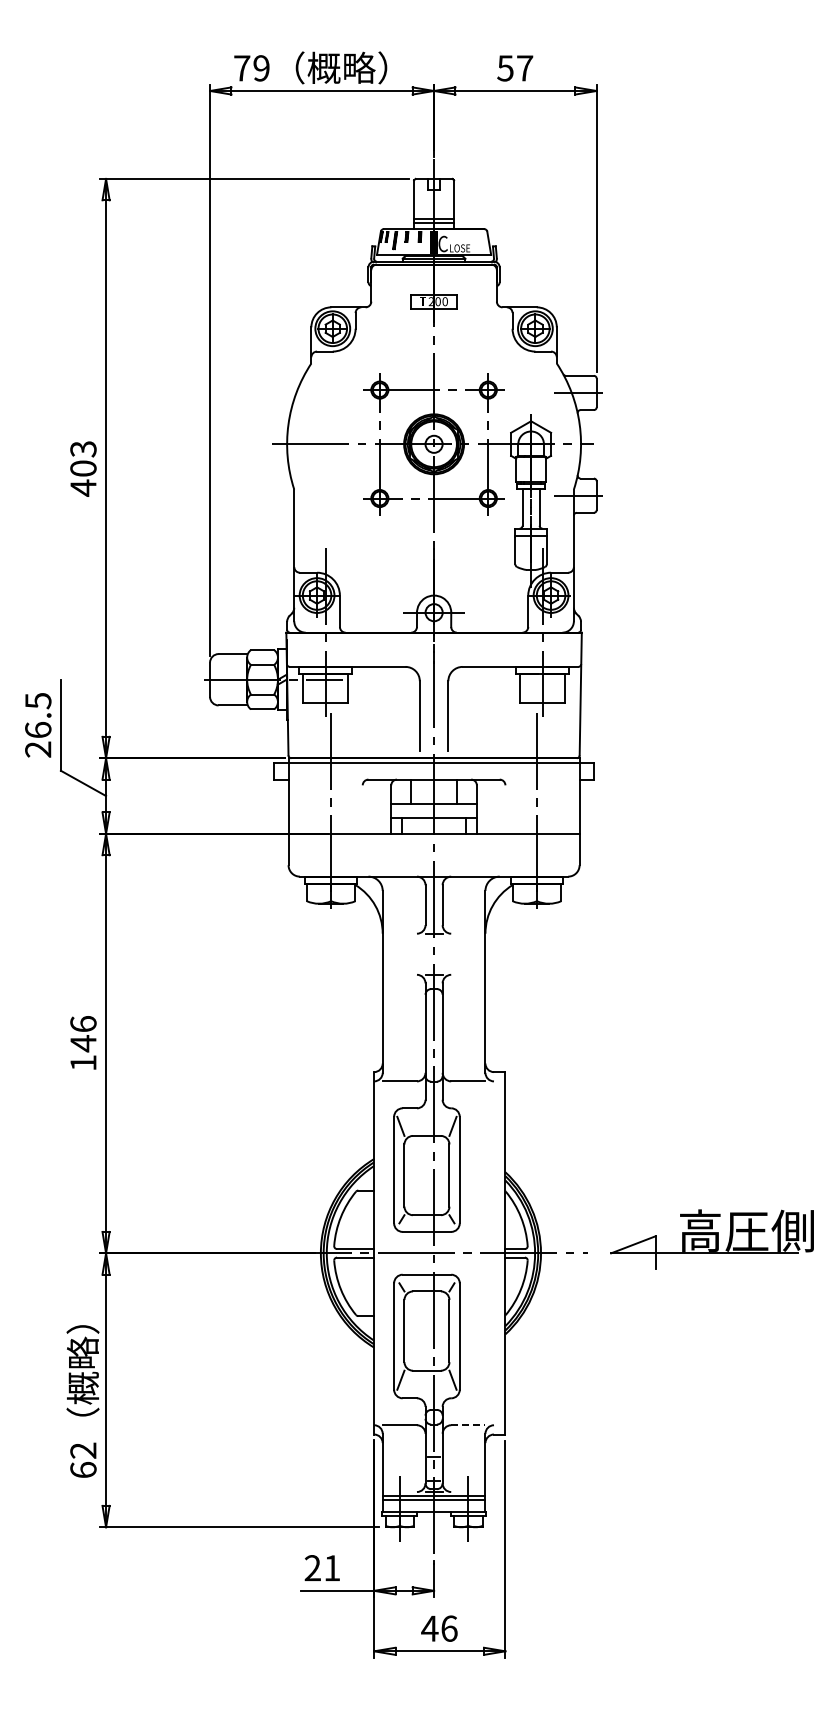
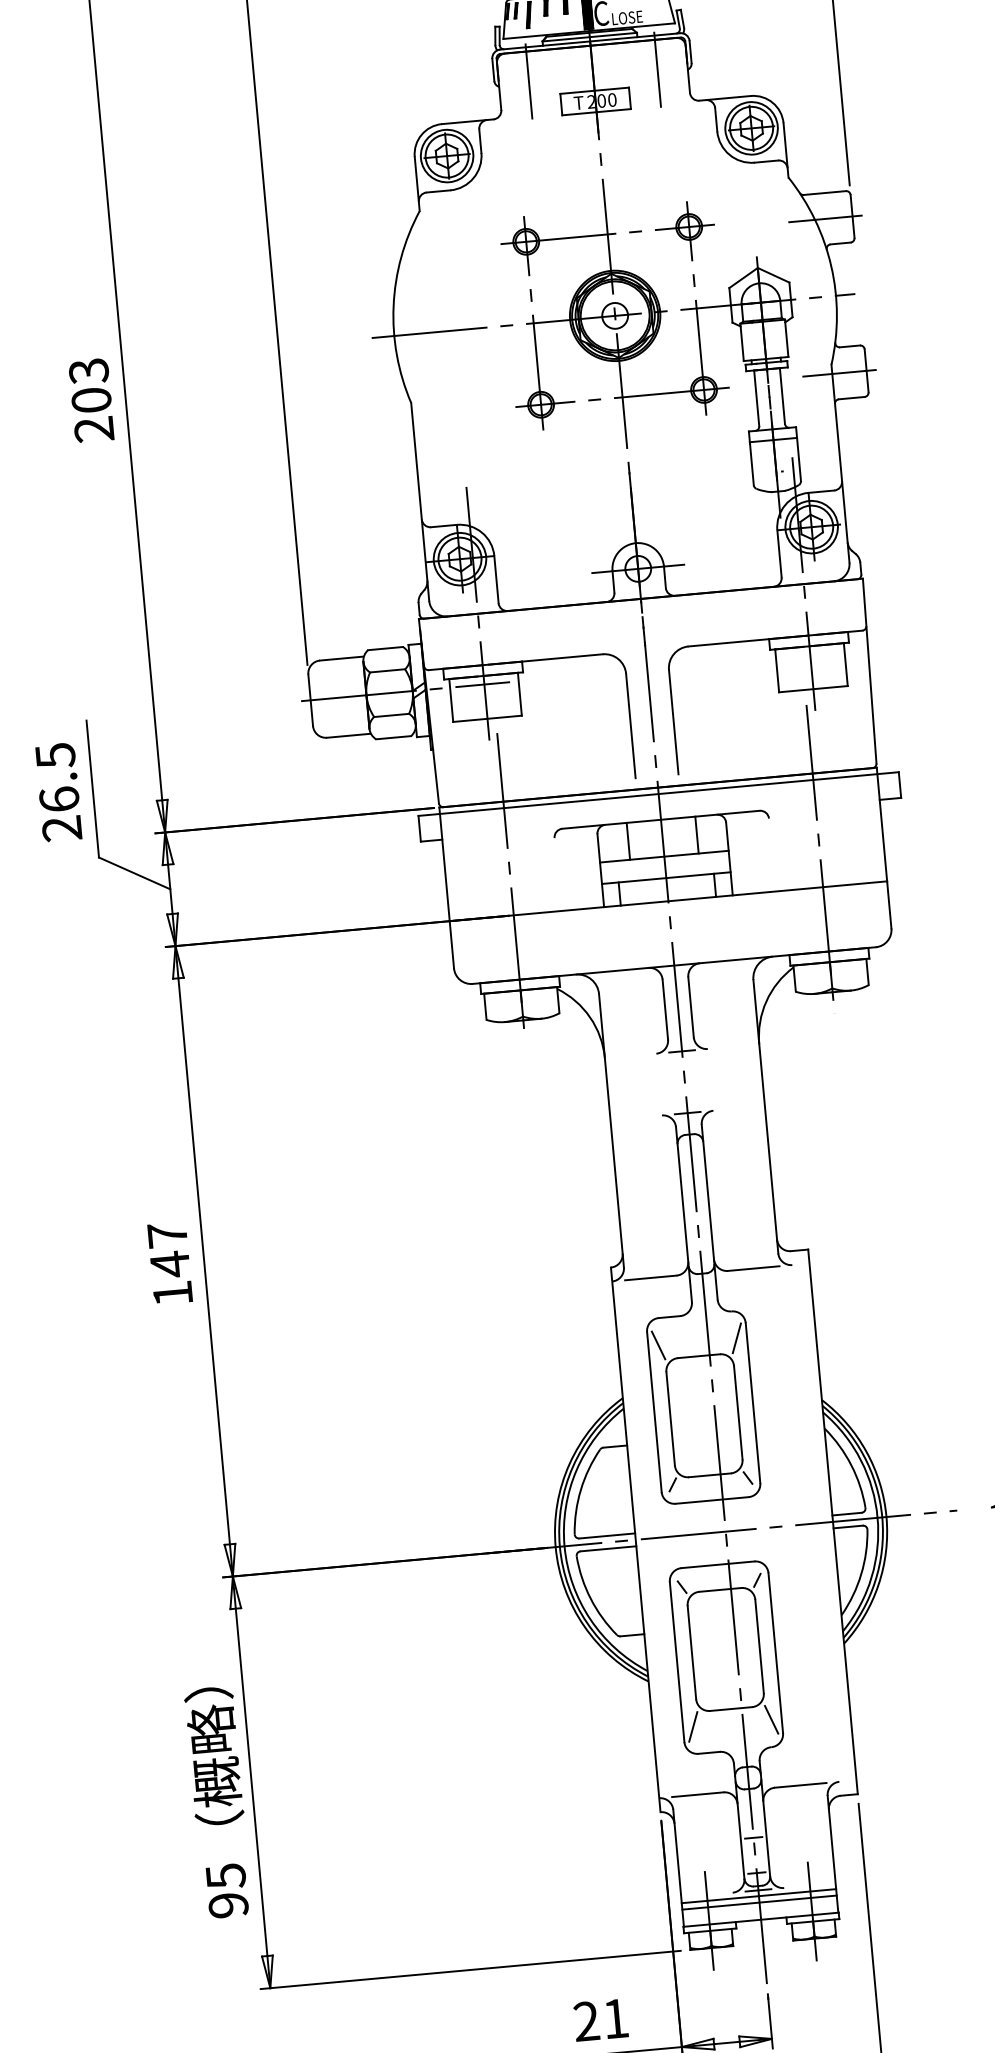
line: (391, 284) -> (529, 81), added
line: (476, 284) -> (657, 69), added
text: (83, 487) -> (94, 428), 403 -> 203
text: (83, 1024) -> (167, 1235), 146 -> 147
line: (468, 1425) -> (801, 1785), dashed -> solid
text: (83, 1460) -> (227, 1890), 62 -> 95

